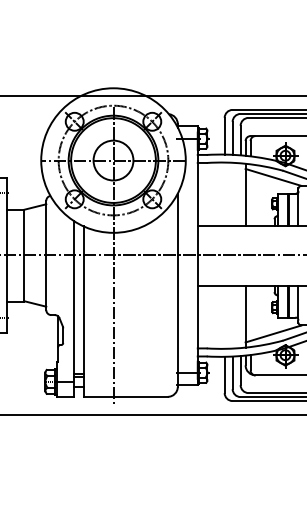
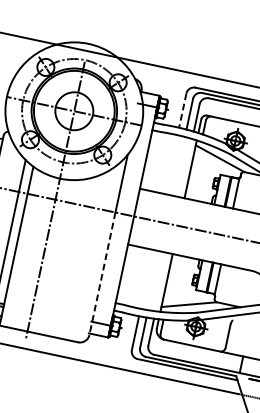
line: (224, 136) -> (182, 110), solid -> dashed
line: (177, 321) -> (102, 273), solid -> dashed

